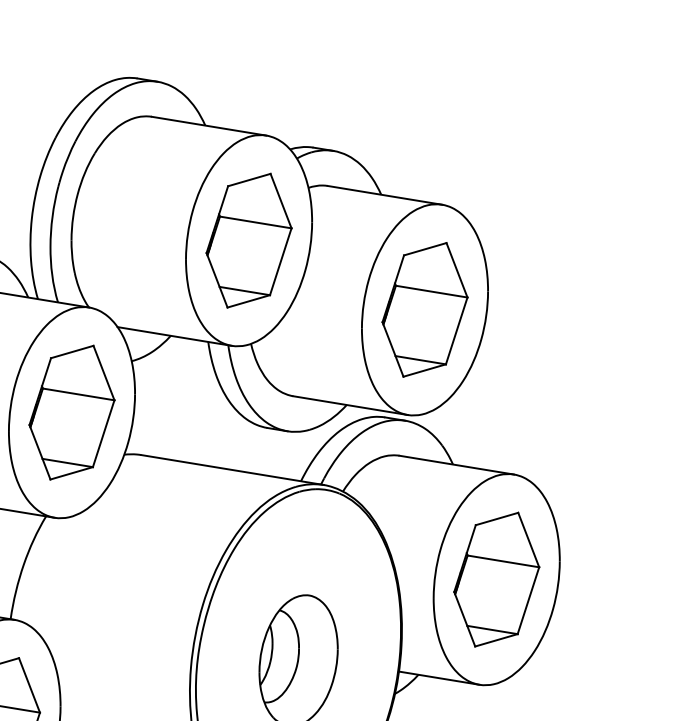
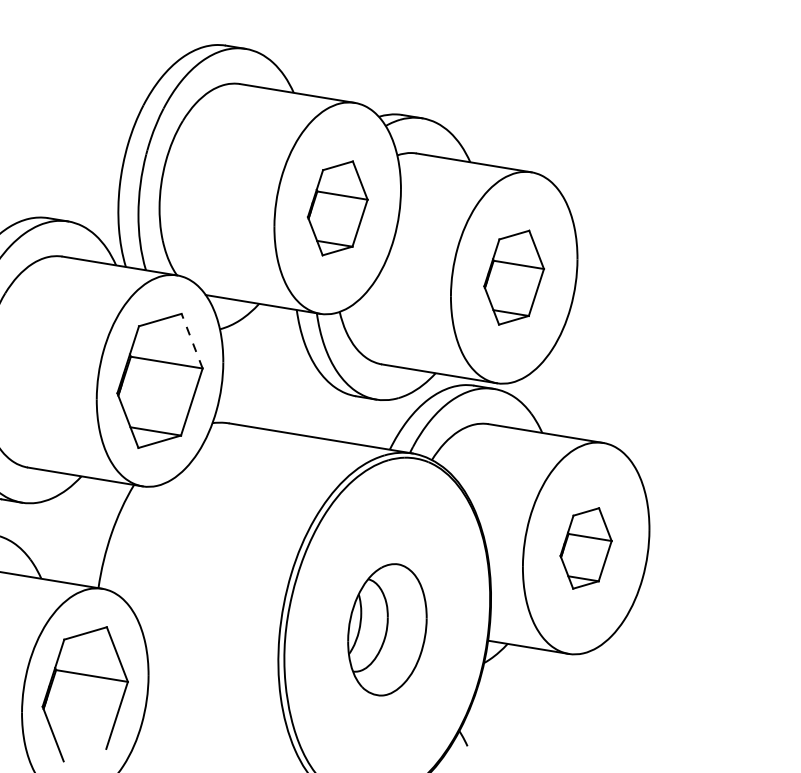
part: (248, 240) -> (337, 208), size x0.7
part: (424, 309) -> (513, 277), size x0.7
line: (103, 372) -> (191, 340), solid -> dashed
part: (496, 579) -> (585, 548), size x0.6

